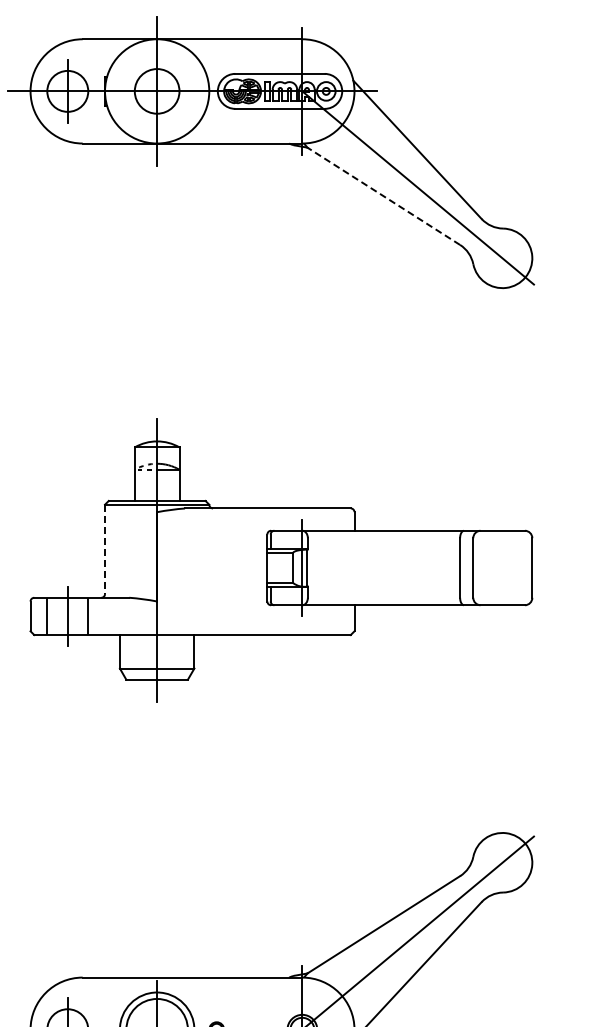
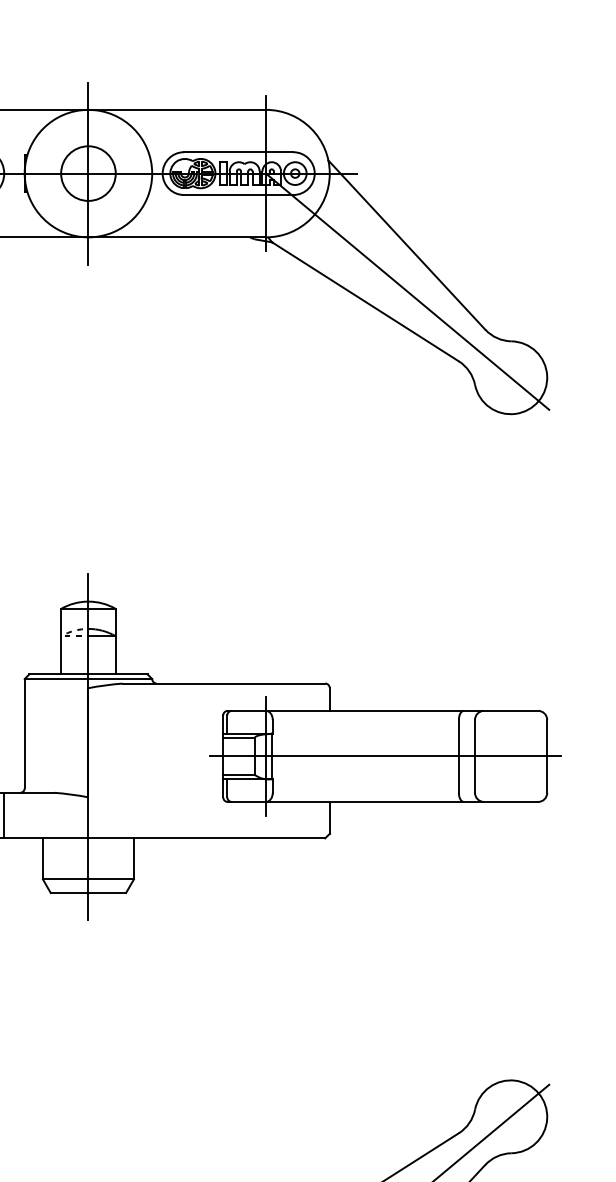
line: (383, 196) -> (365, 302), dashed -> solid
line: (105, 549) -> (25, 733), dashed -> solid
line: (399, 568) -> (384, 757), added

